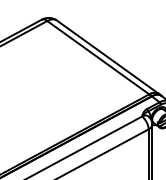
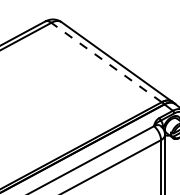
line: (98, 57) -> (106, 62), solid -> dashed

